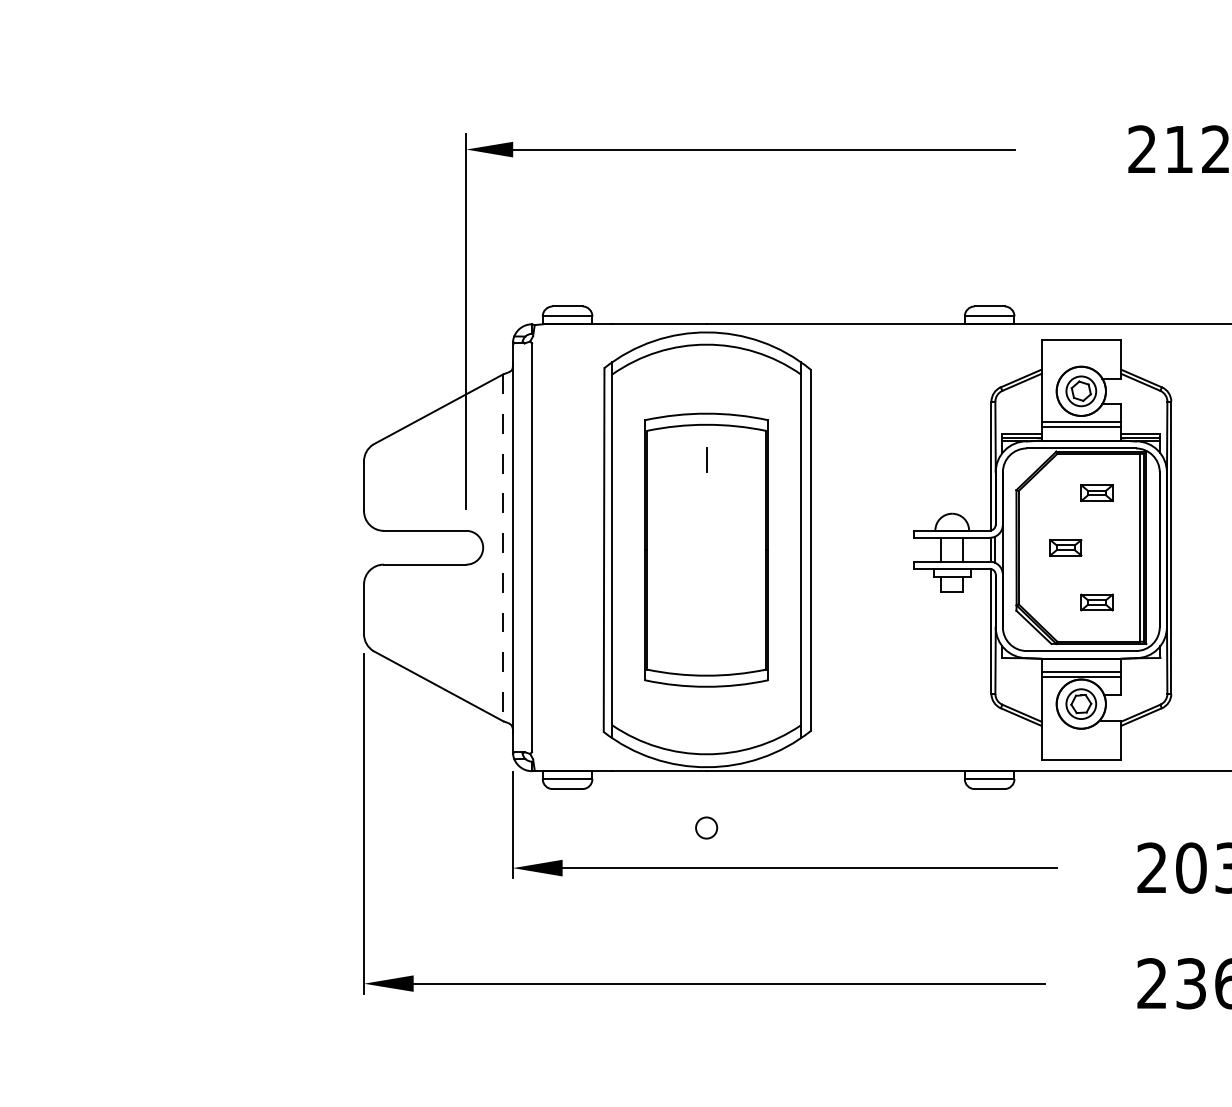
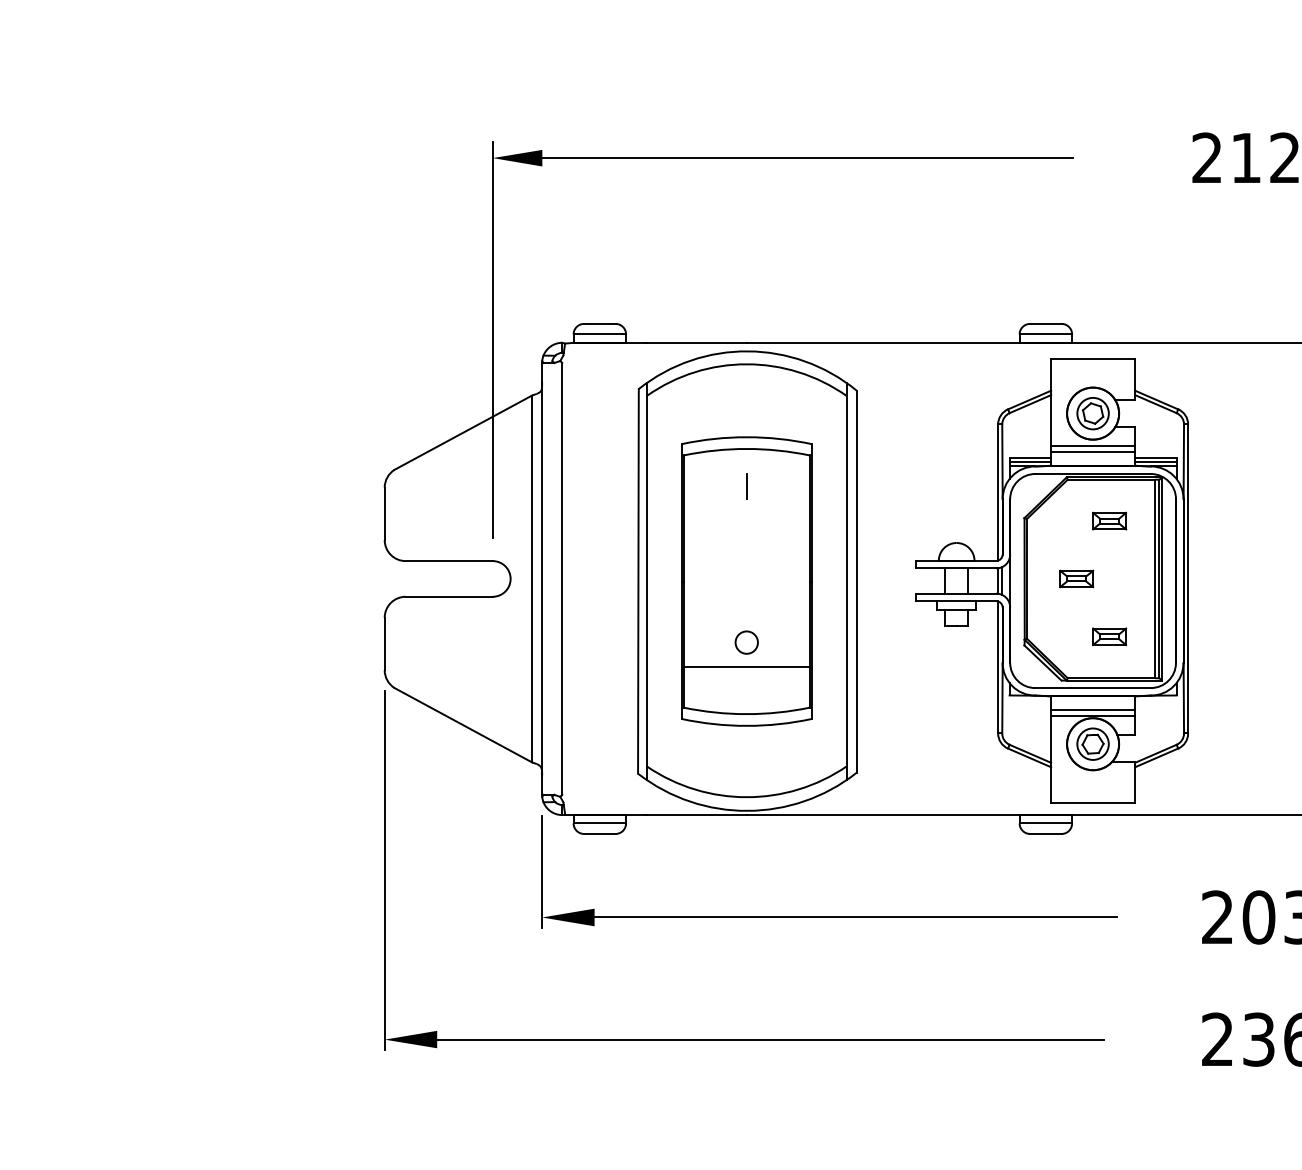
line: (503, 547) -> (532, 578), dashed -> solid
part: (1042, 549) -> (1052, 580), moved
line: (706, 631) -> (746, 667), added
circle: (706, 827) -> (746, 642), moved

